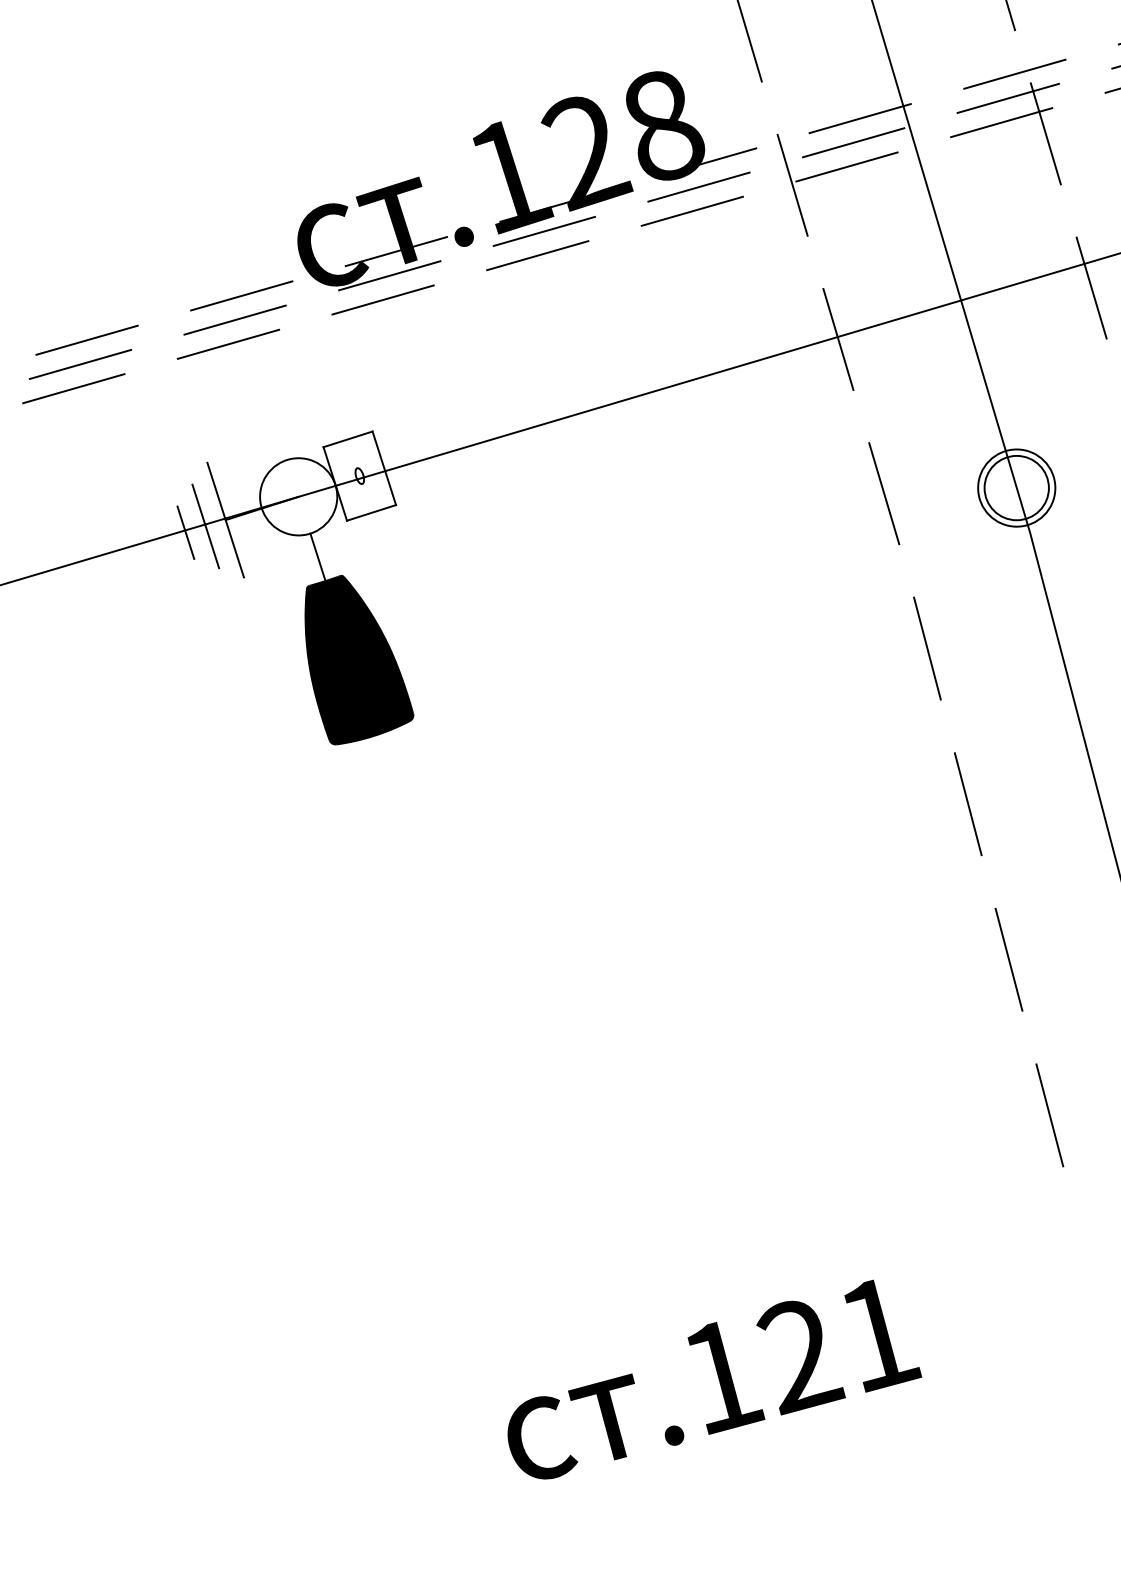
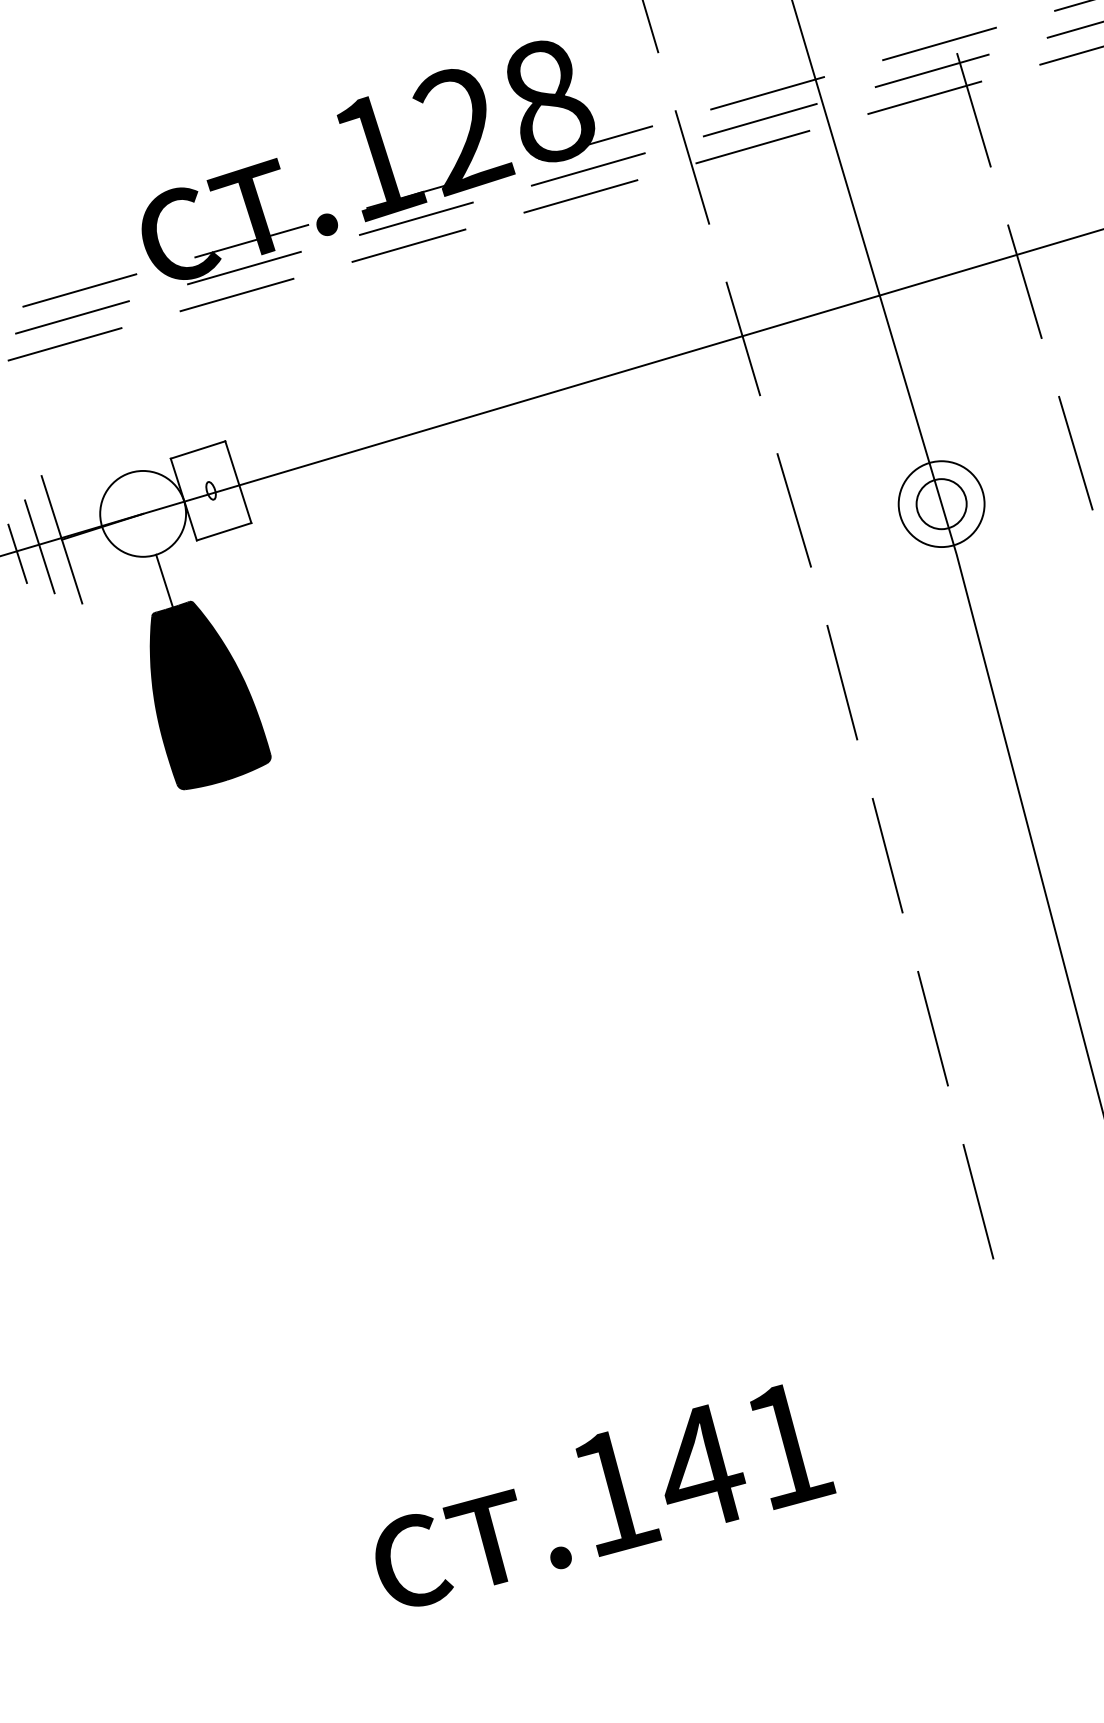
circle: (1016, 487) -> (941, 503), size x0.7
text: (800, 1356) -> (701, 1469), .121 -> .141

